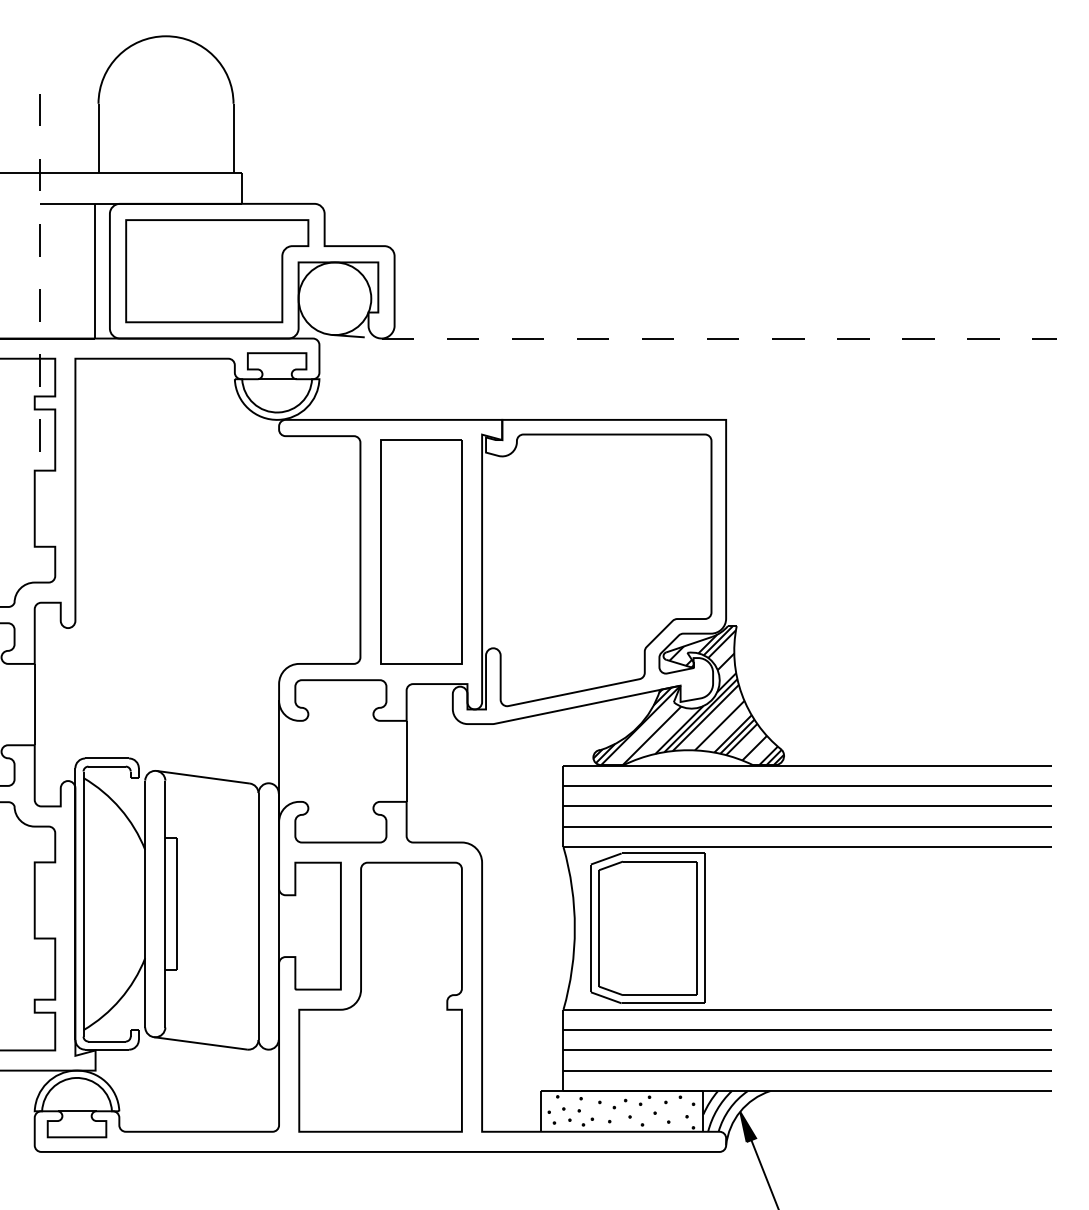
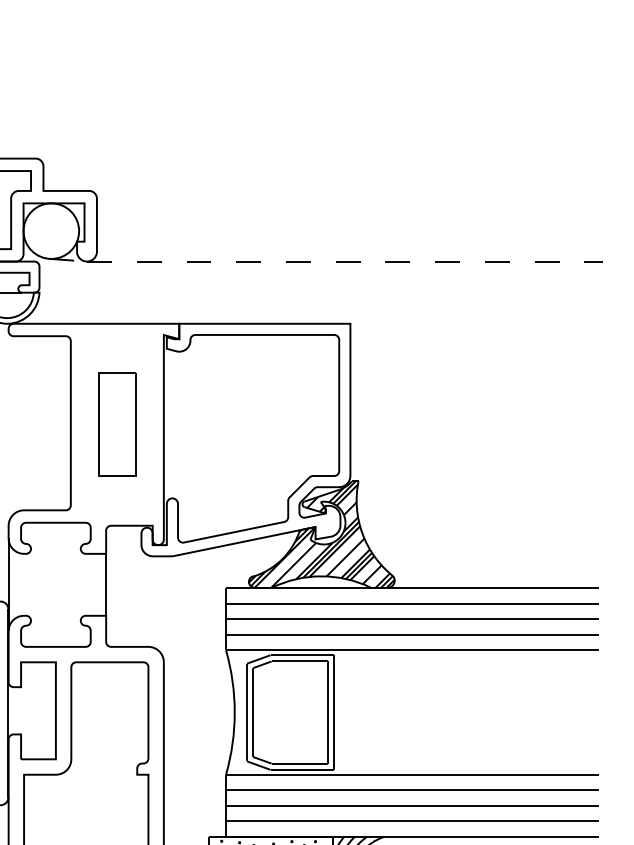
part: (421, 551) -> (117, 424), size x0.6

